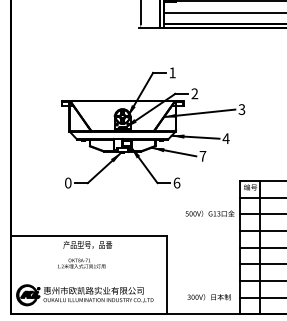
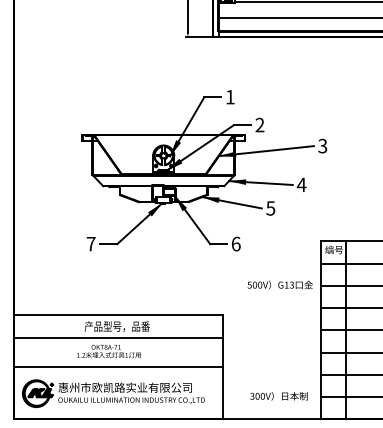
text: (202, 156) -> (270, 208), 7 -> 5
text: (68, 182) -> (91, 243), 0 -> 7
line: (88, 253) -> (118, 337), added
line: (88, 275) -> (118, 367), added

